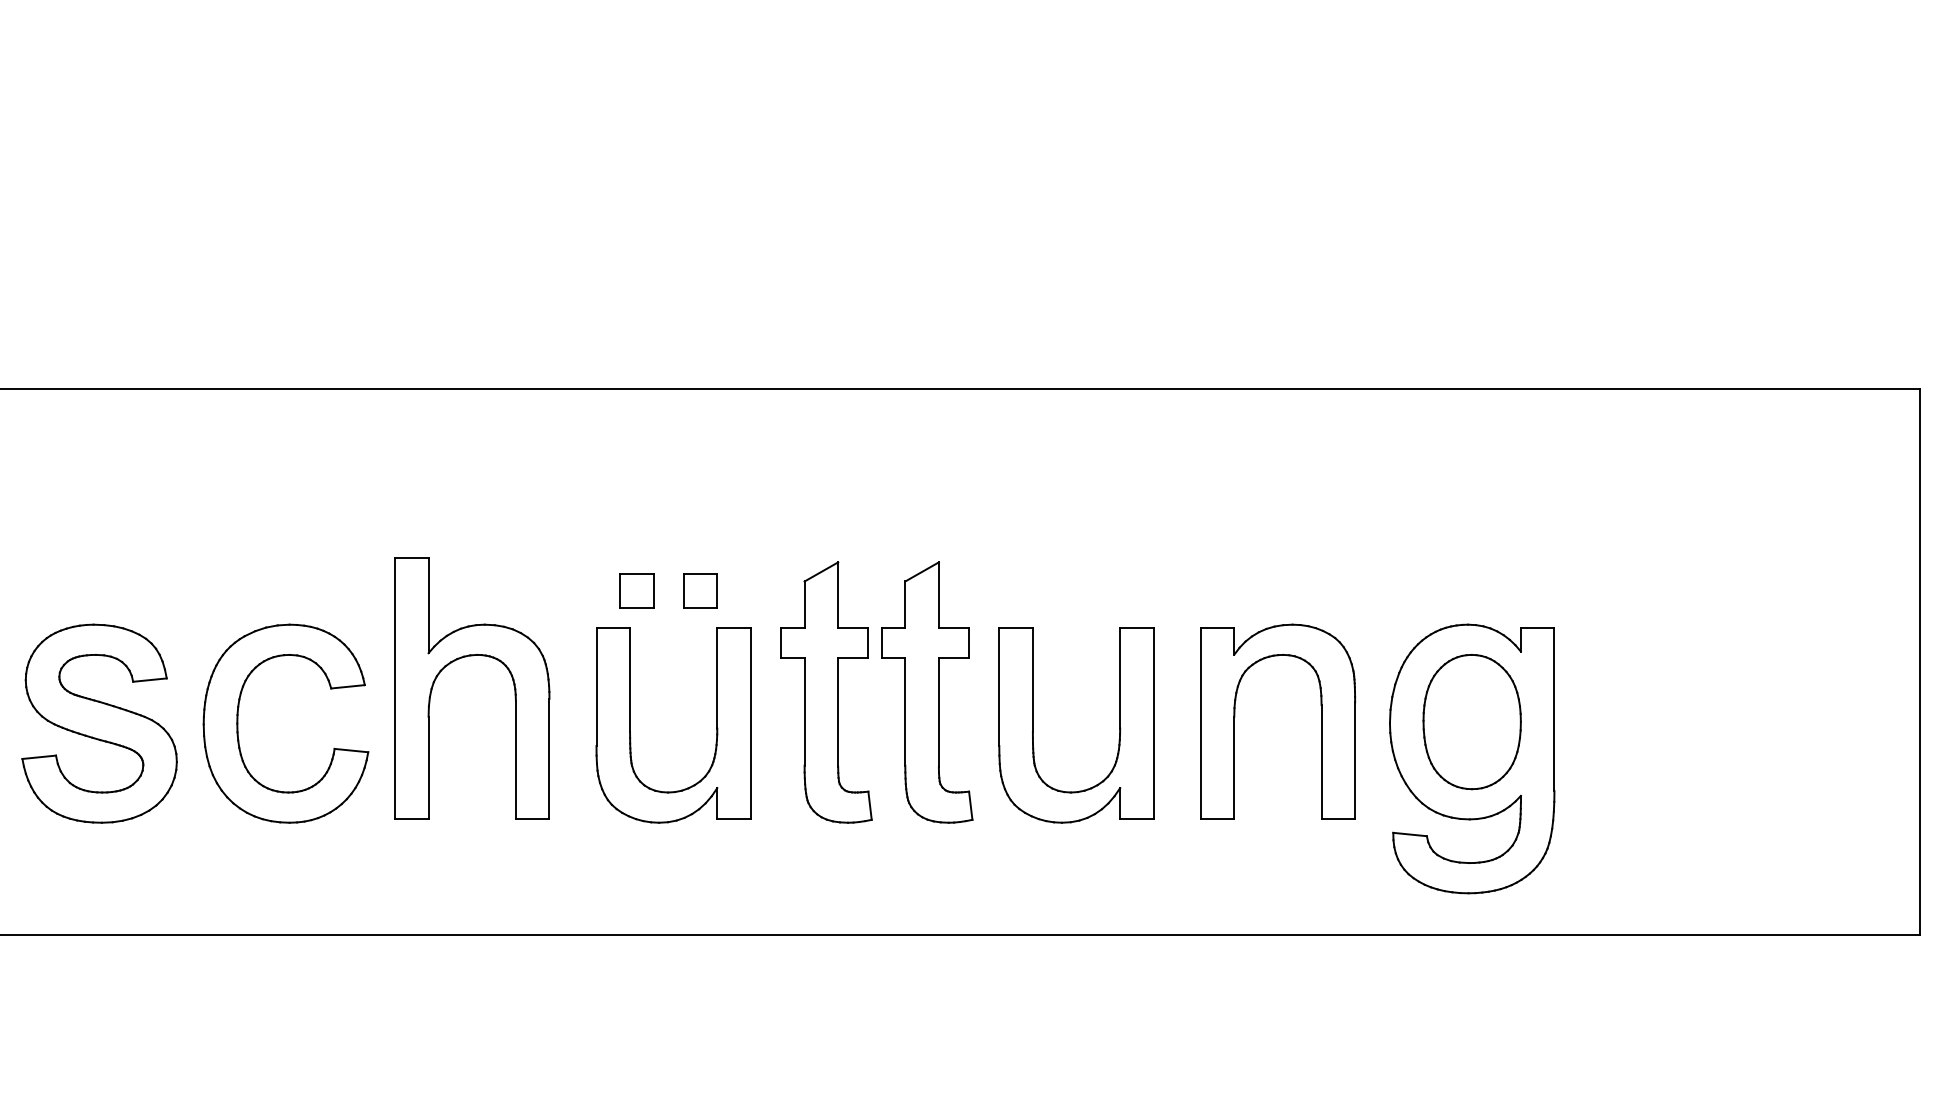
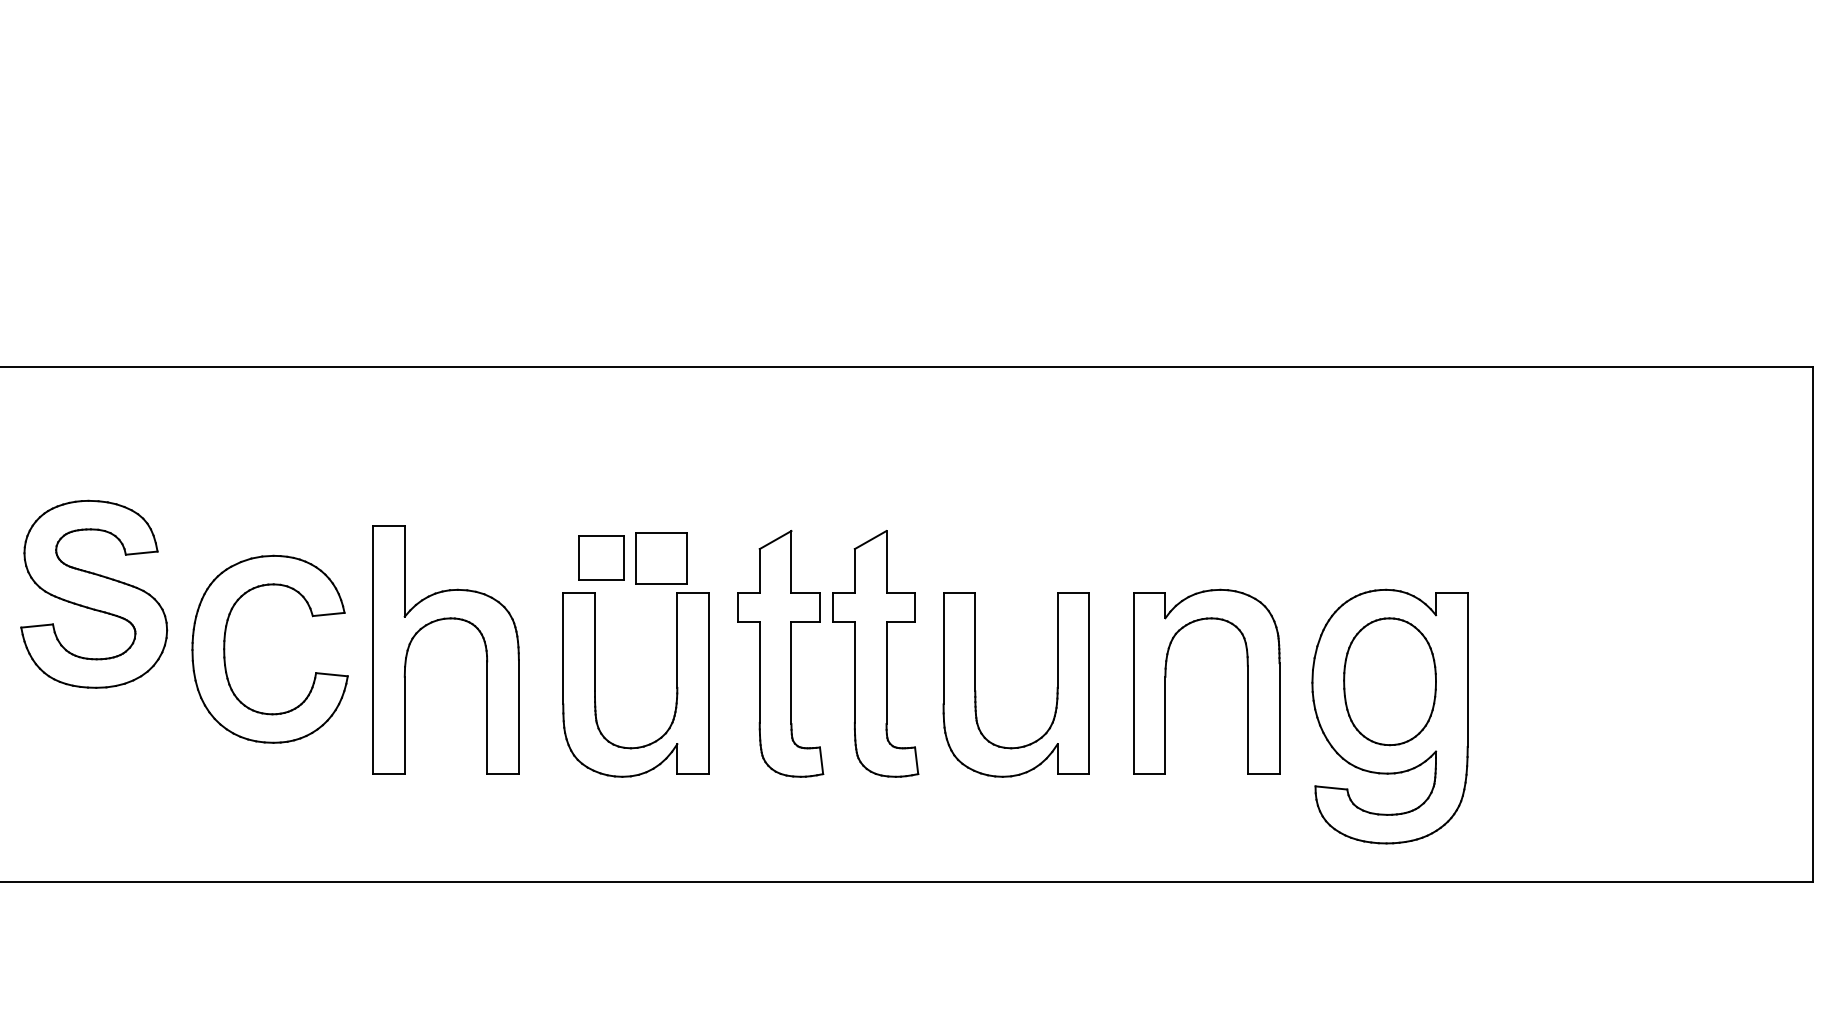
part: (635, 590) -> (600, 557), size x1.4
part: (700, 590) -> (661, 557), size x1.6
part: (99, 722) -> (94, 593), moved
part: (238, 722) -> (225, 648), moved

